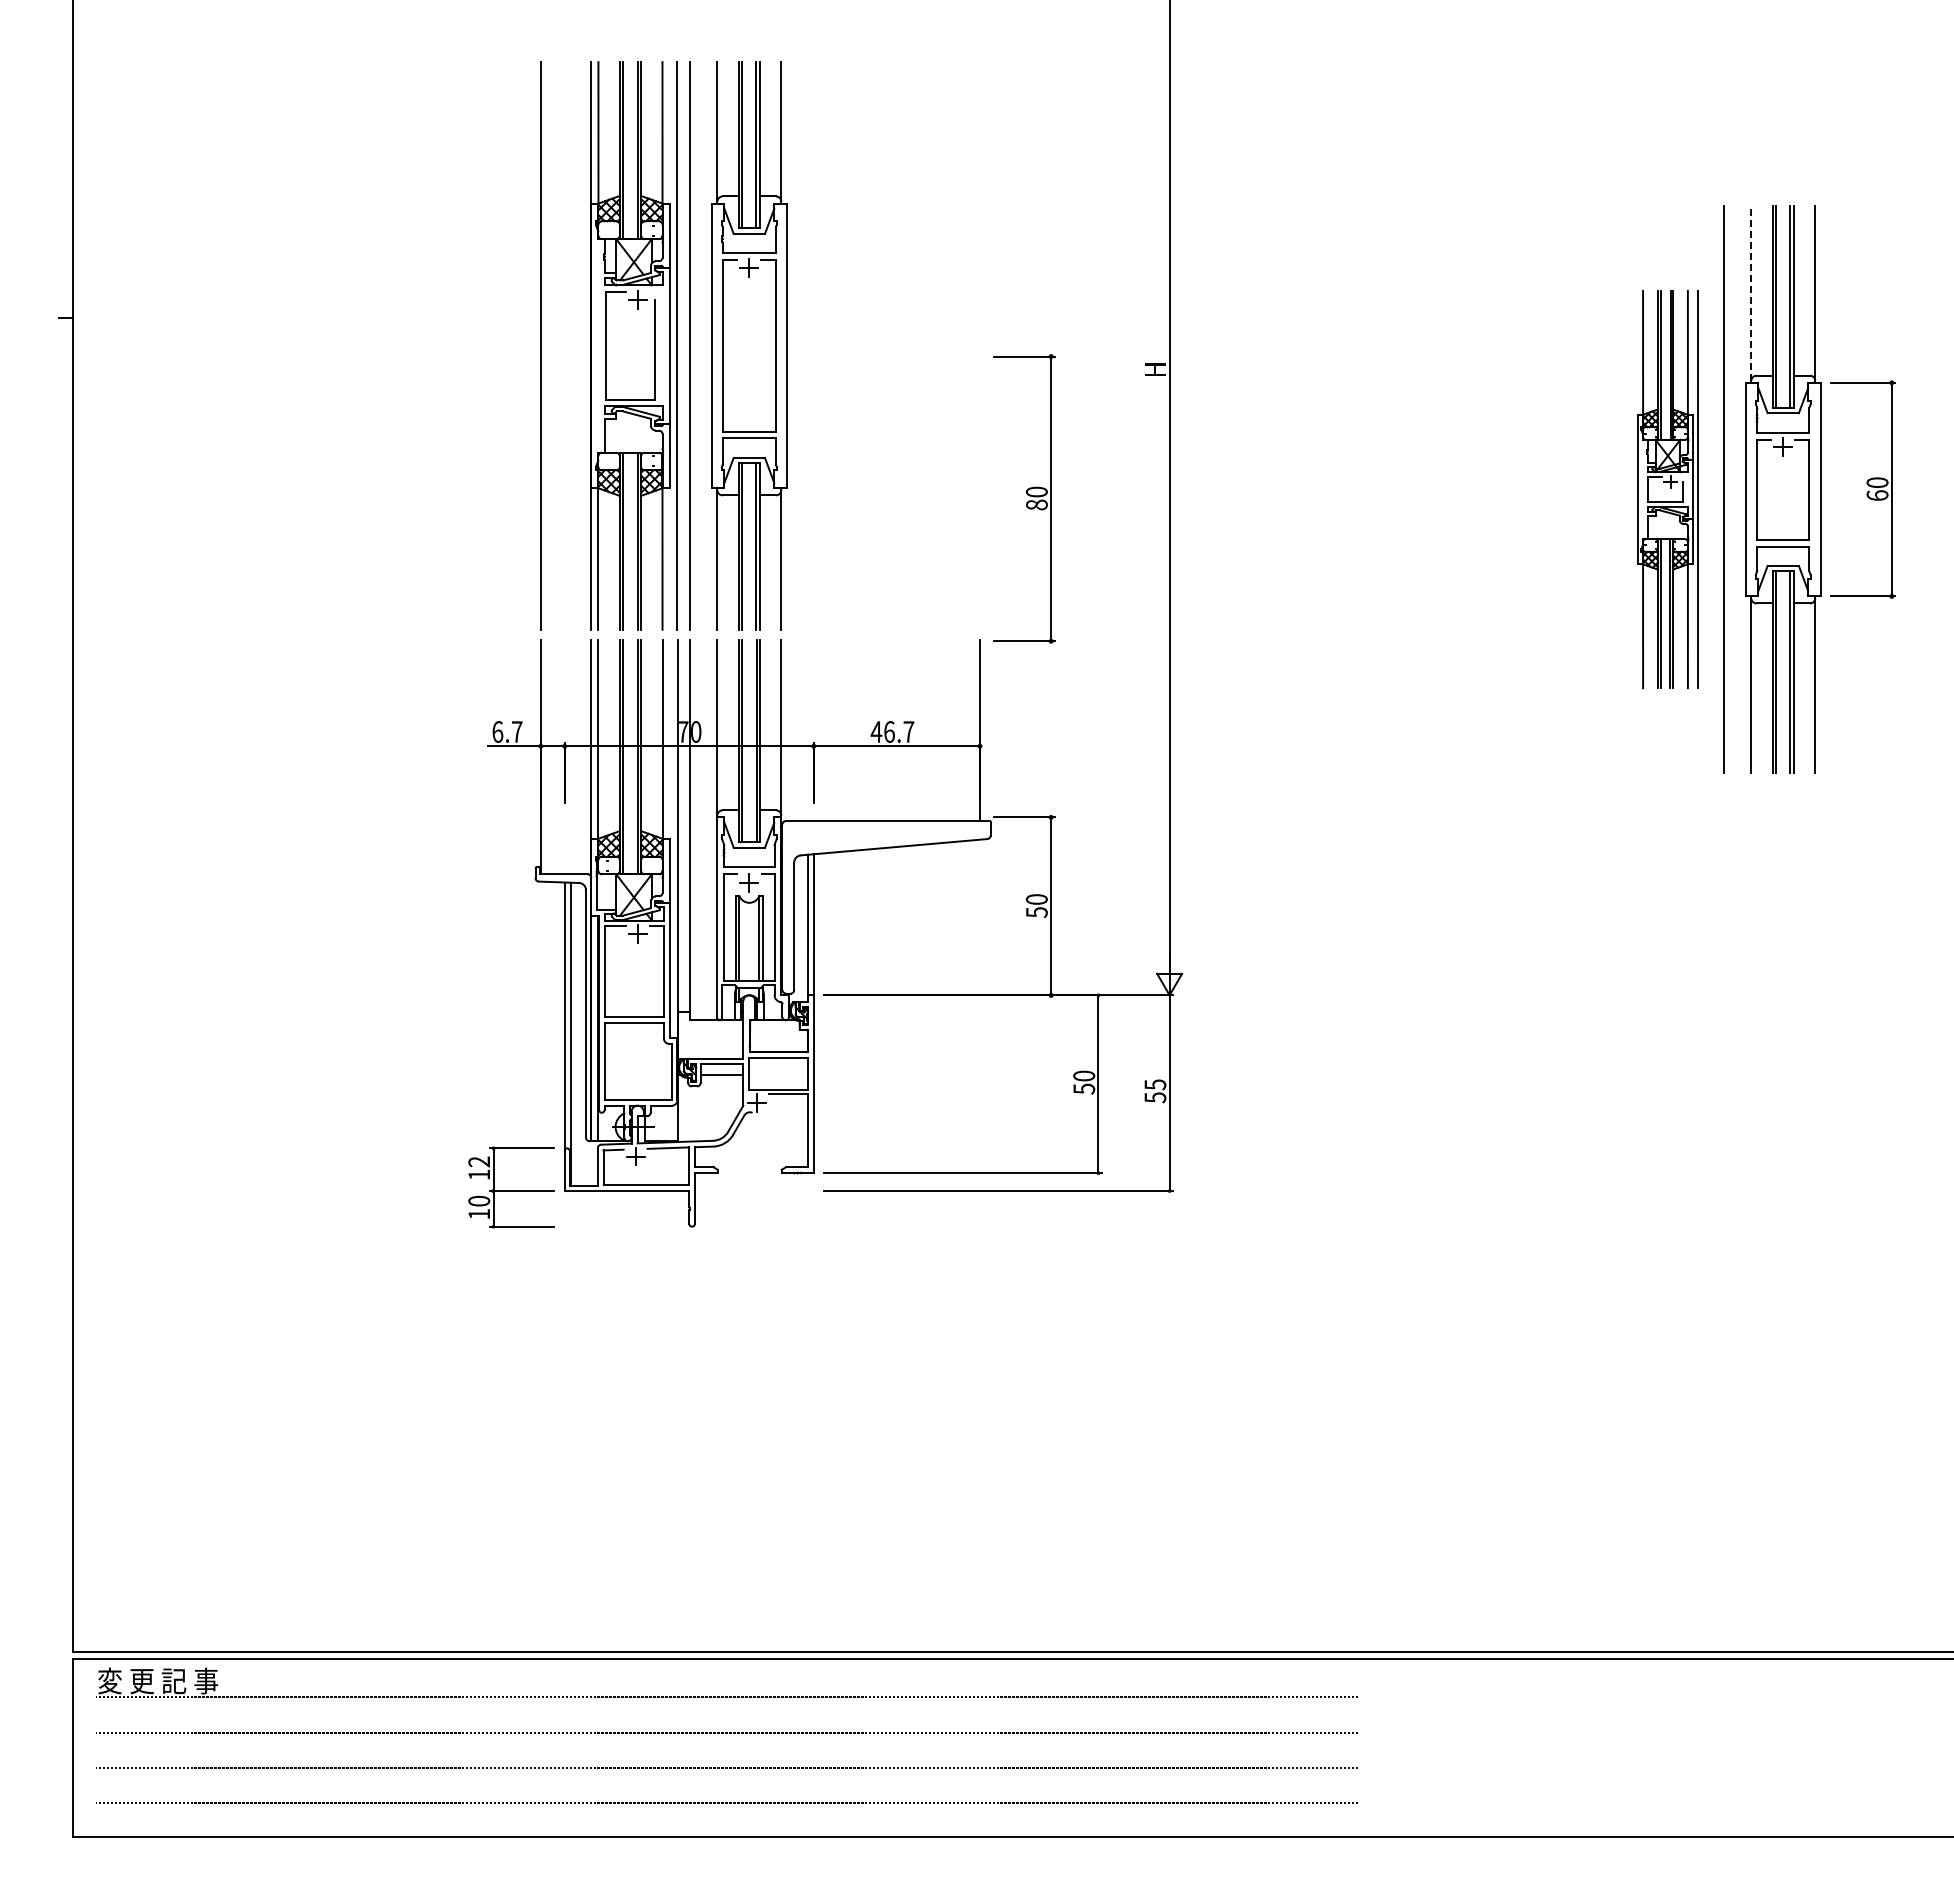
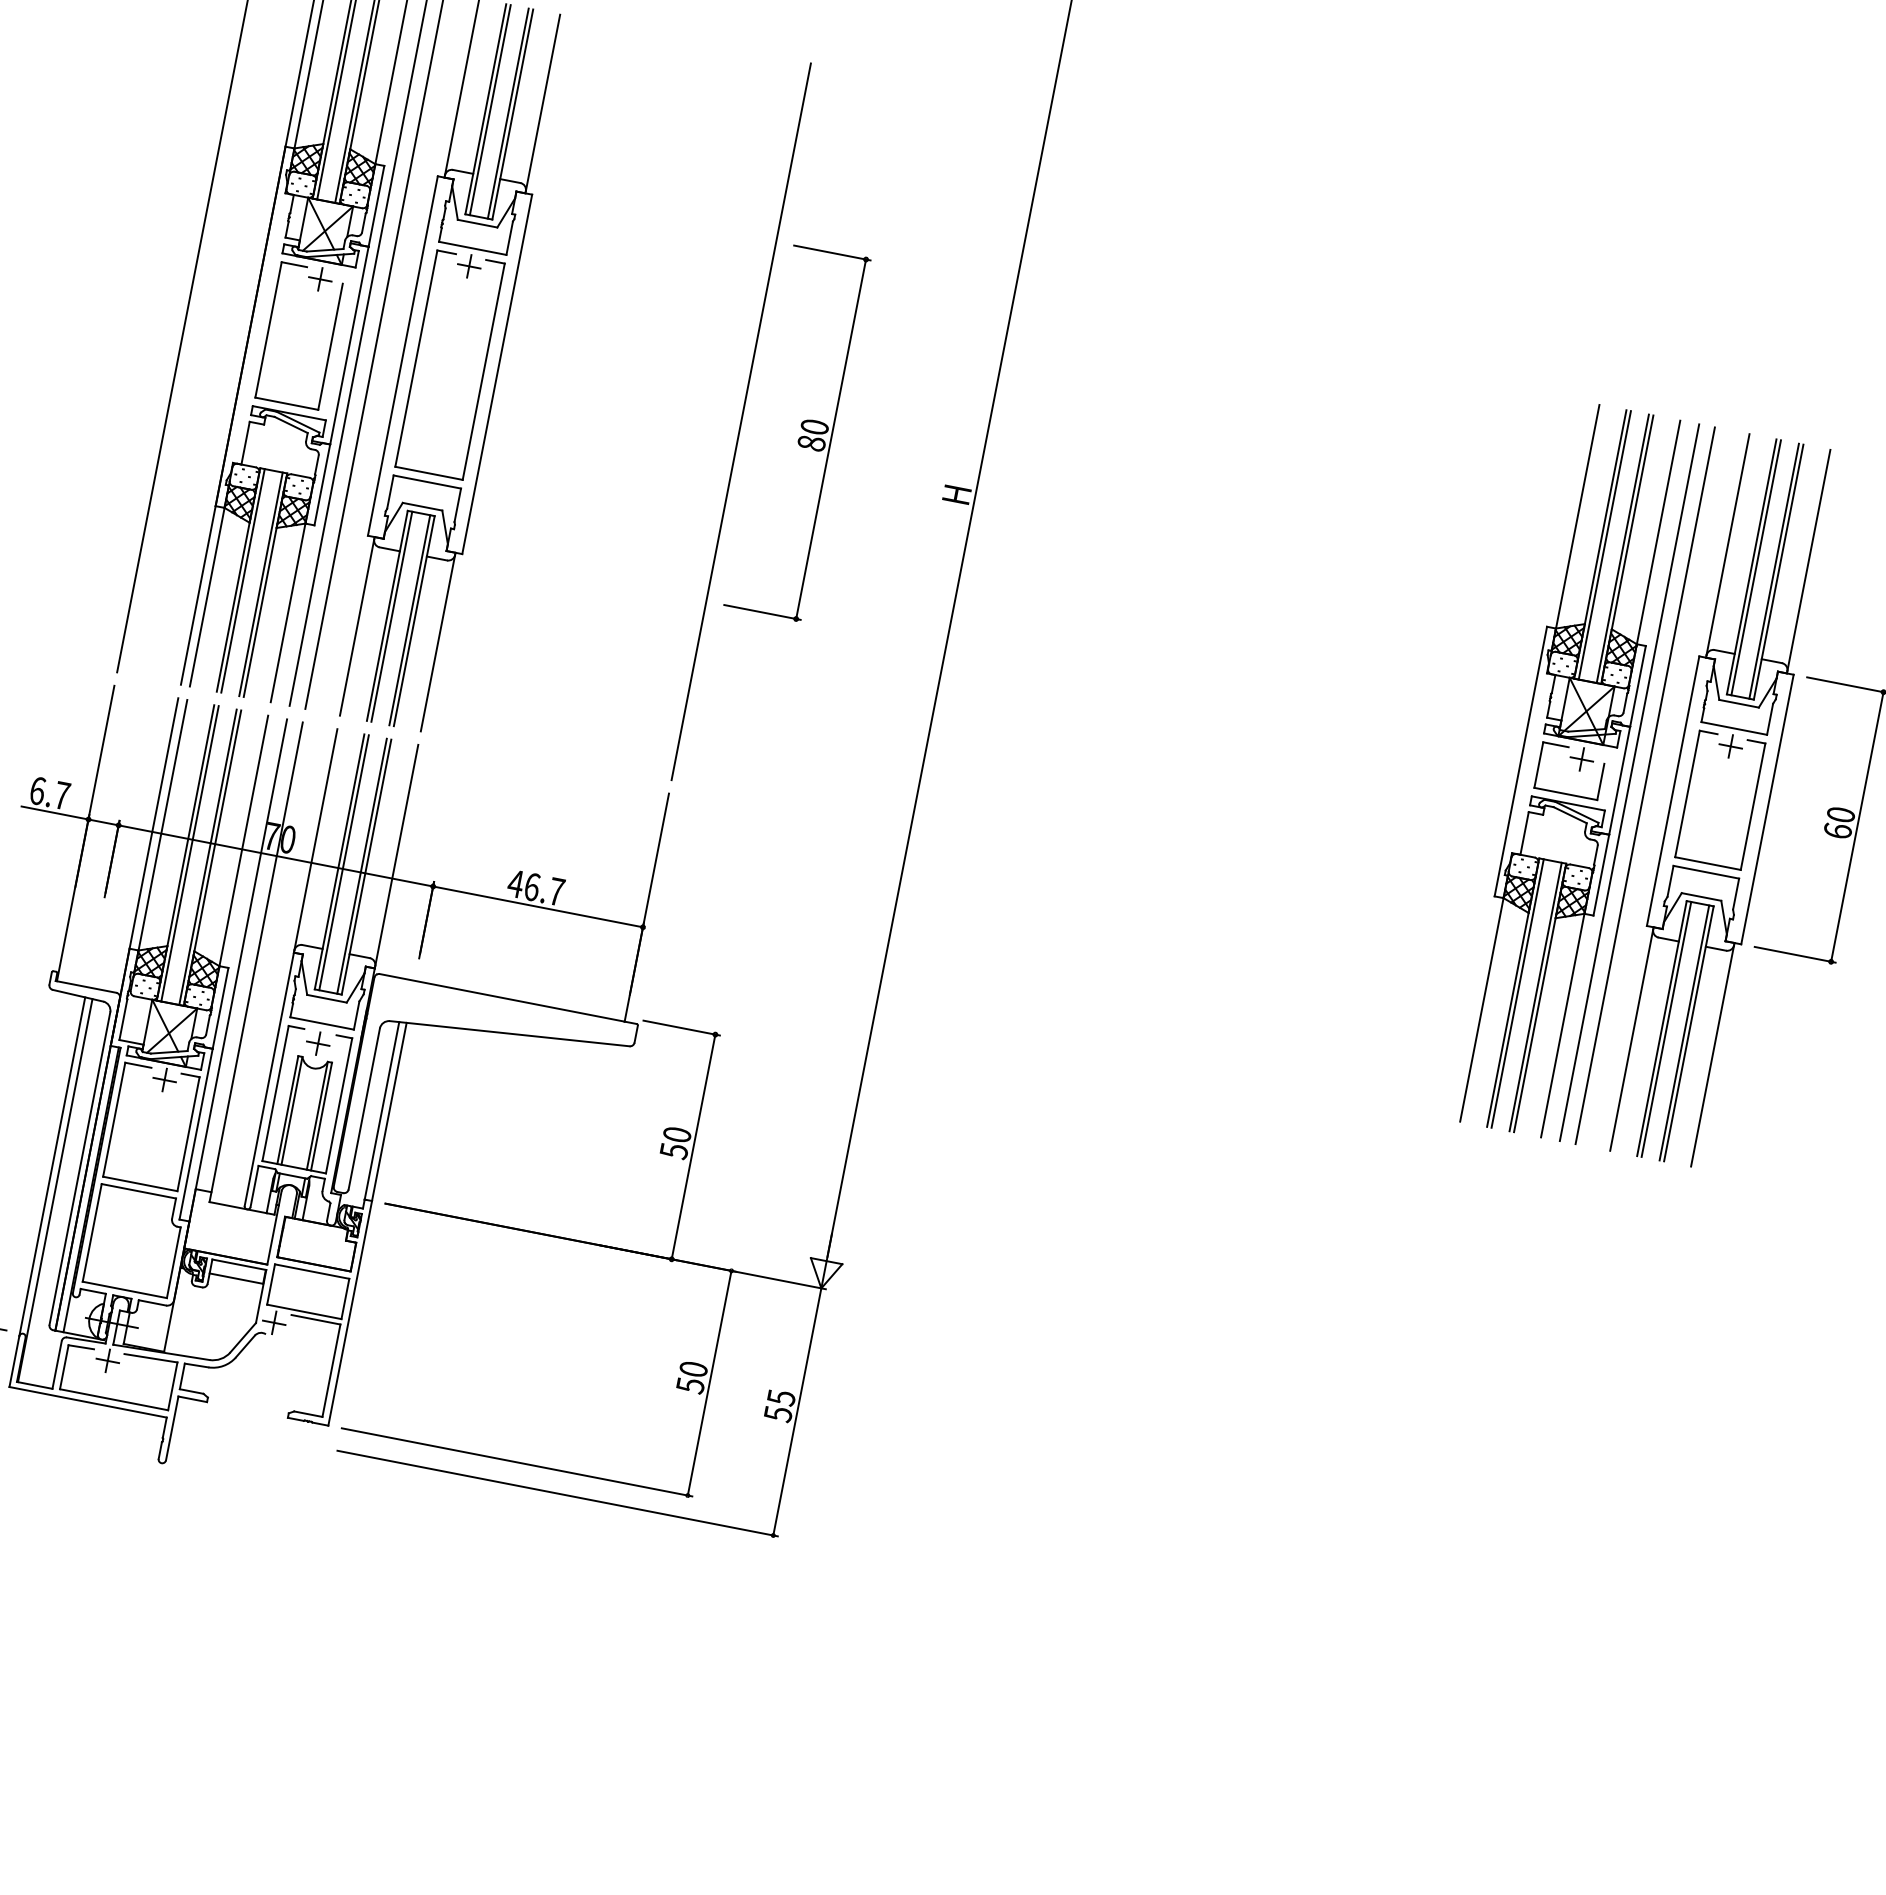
line: (1751, 293) -> (1728, 544), dashed -> solid
line: (979, 345) -> (740, 421), added
part: (1667, 489) -> (1574, 771), size x1.43
part: (1024, 498) -> (797, 432), moved

